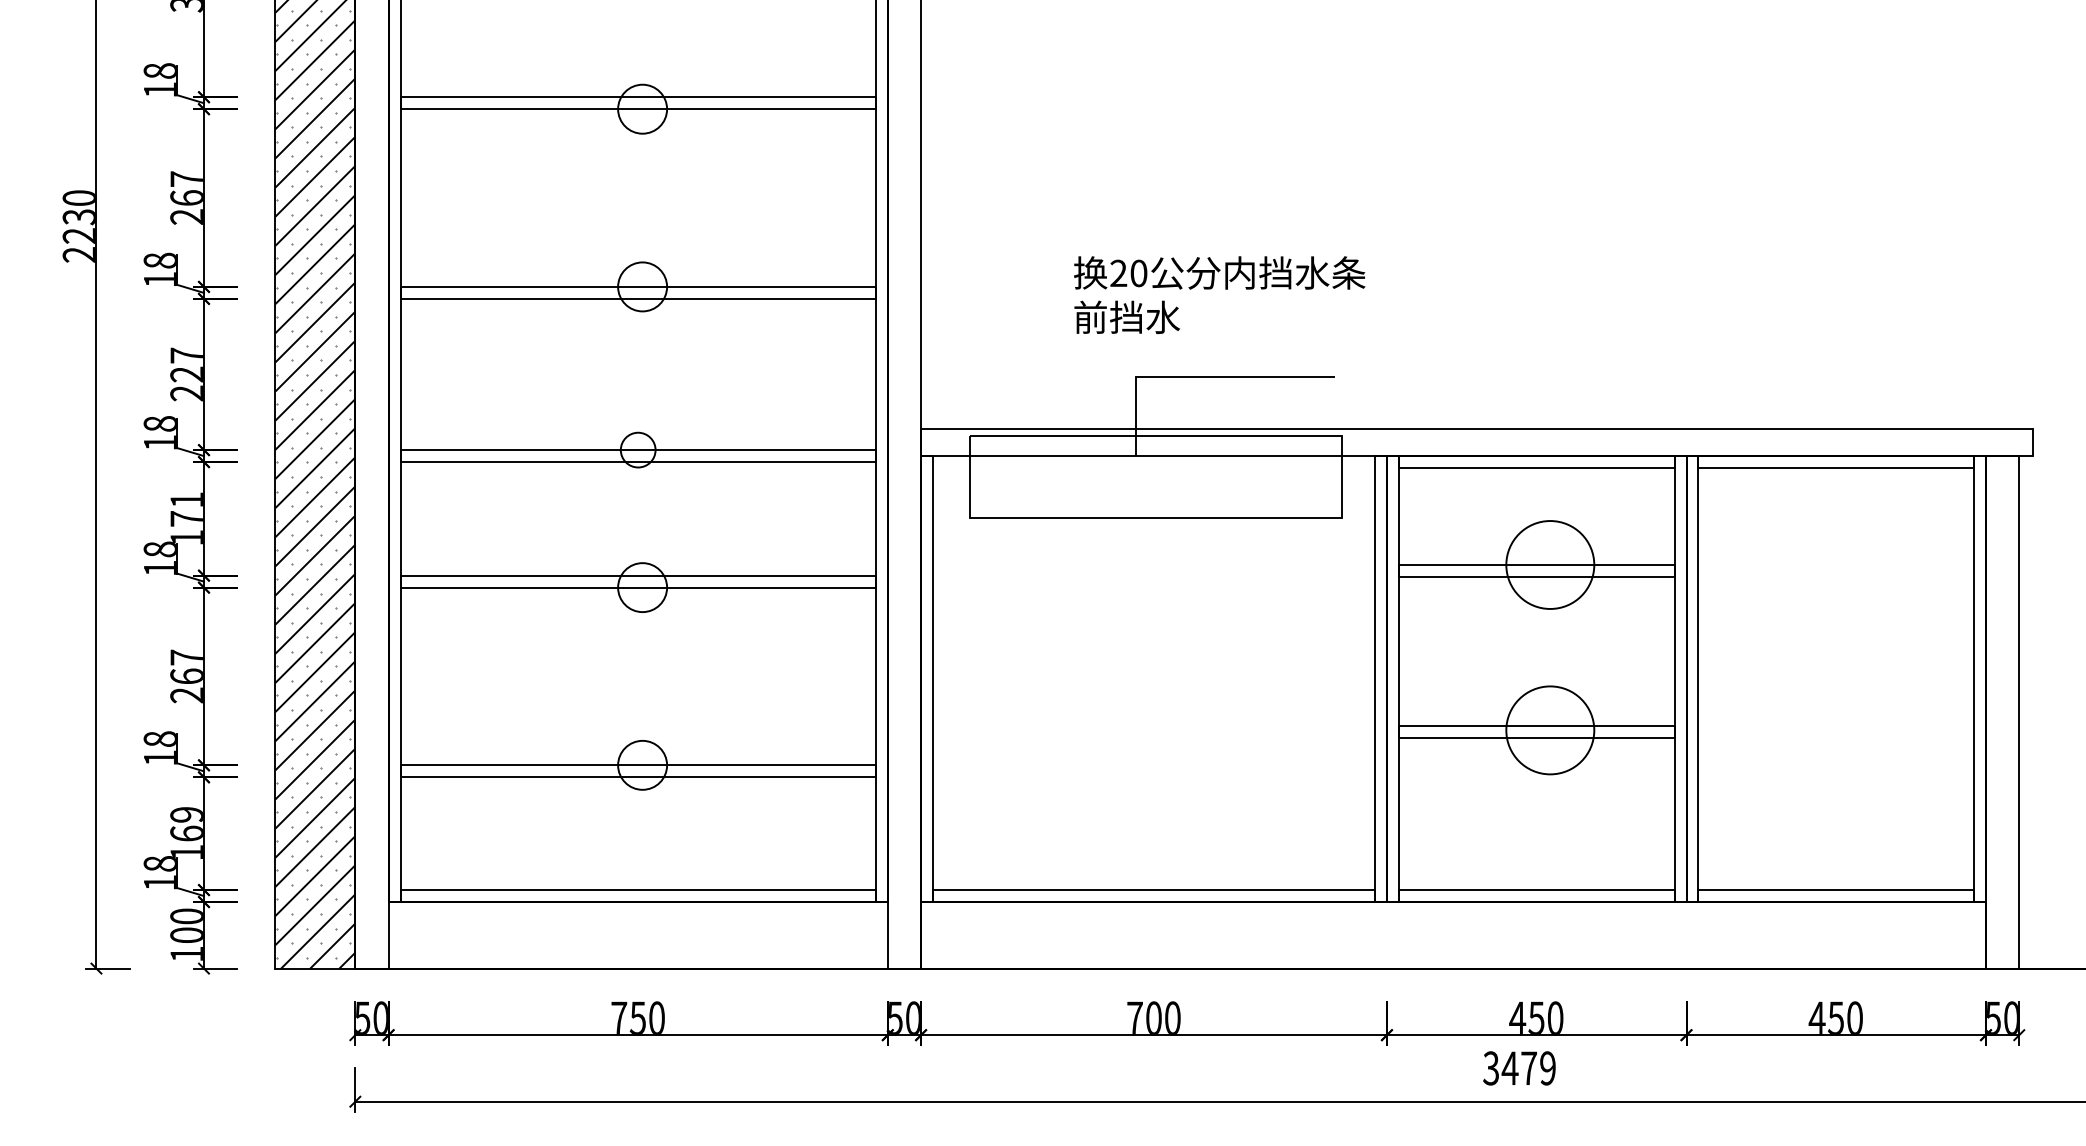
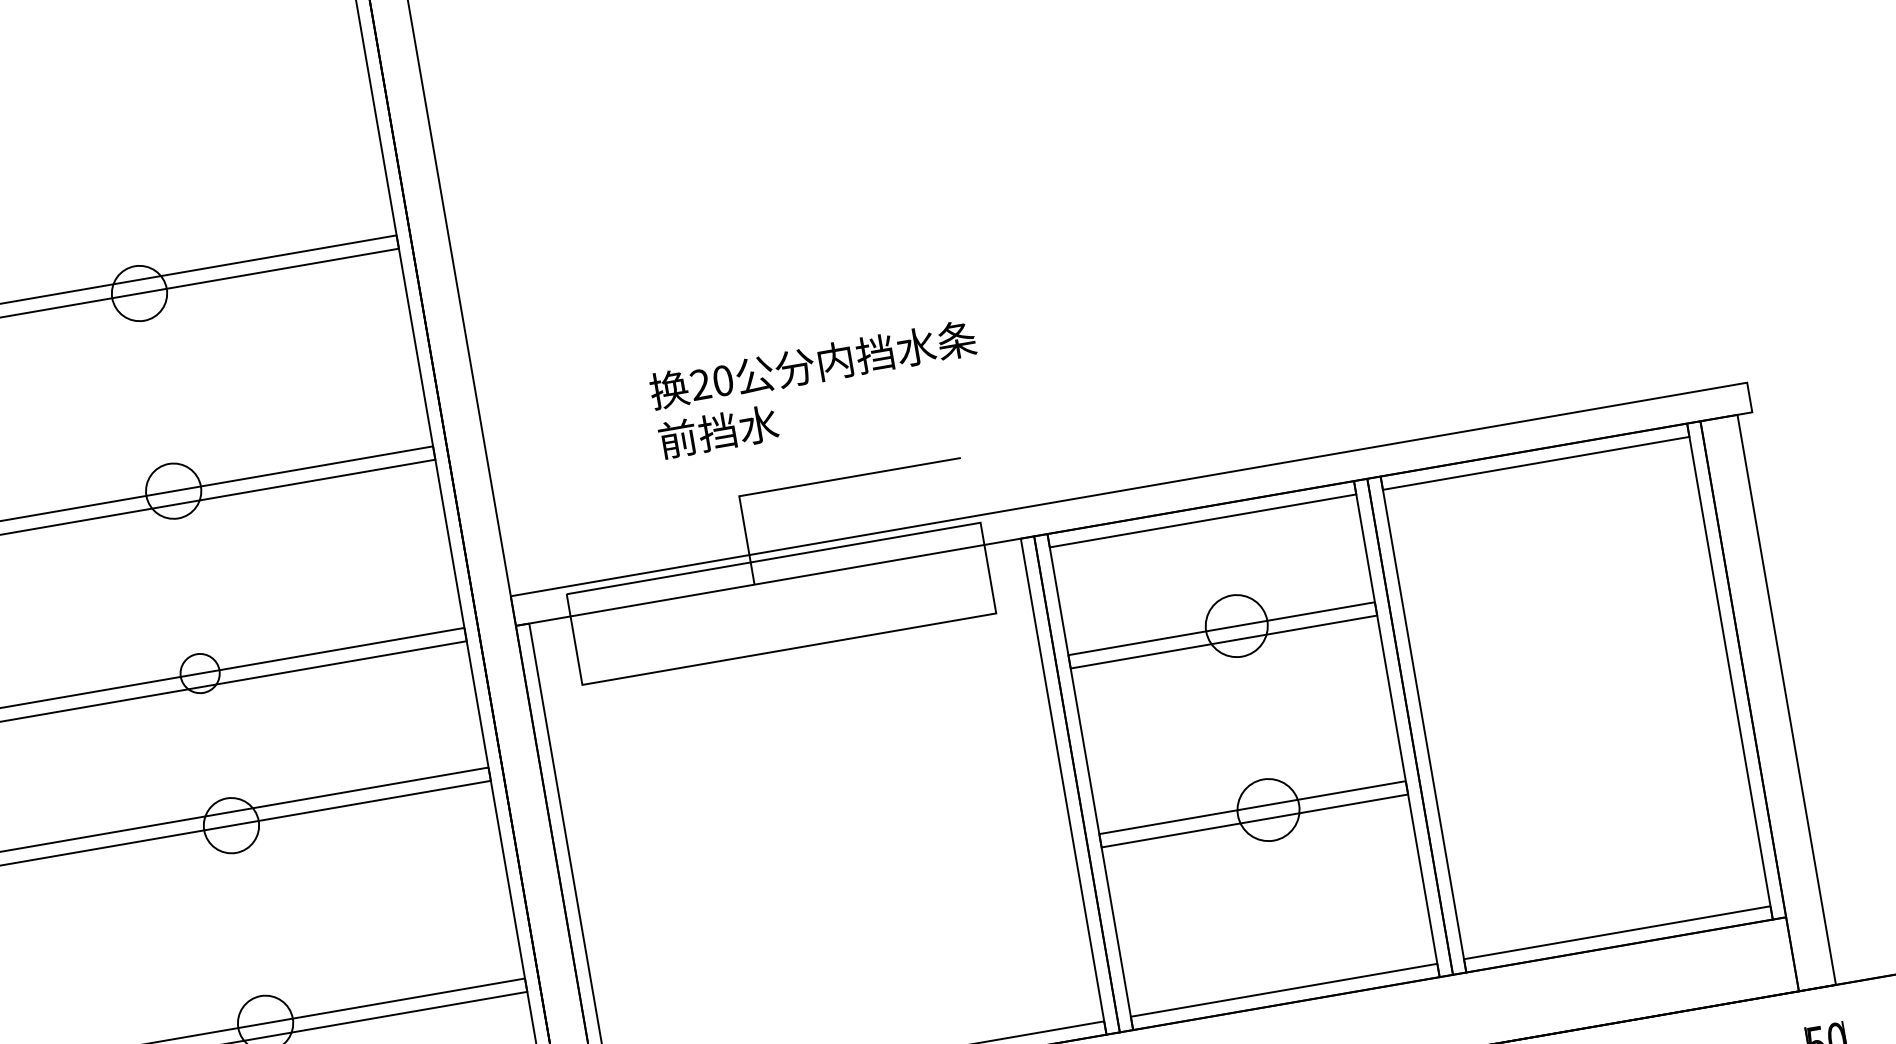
circle: (1549, 564) -> (1235, 625), size x0.62
circle: (1549, 729) -> (1267, 809), size x0.62

